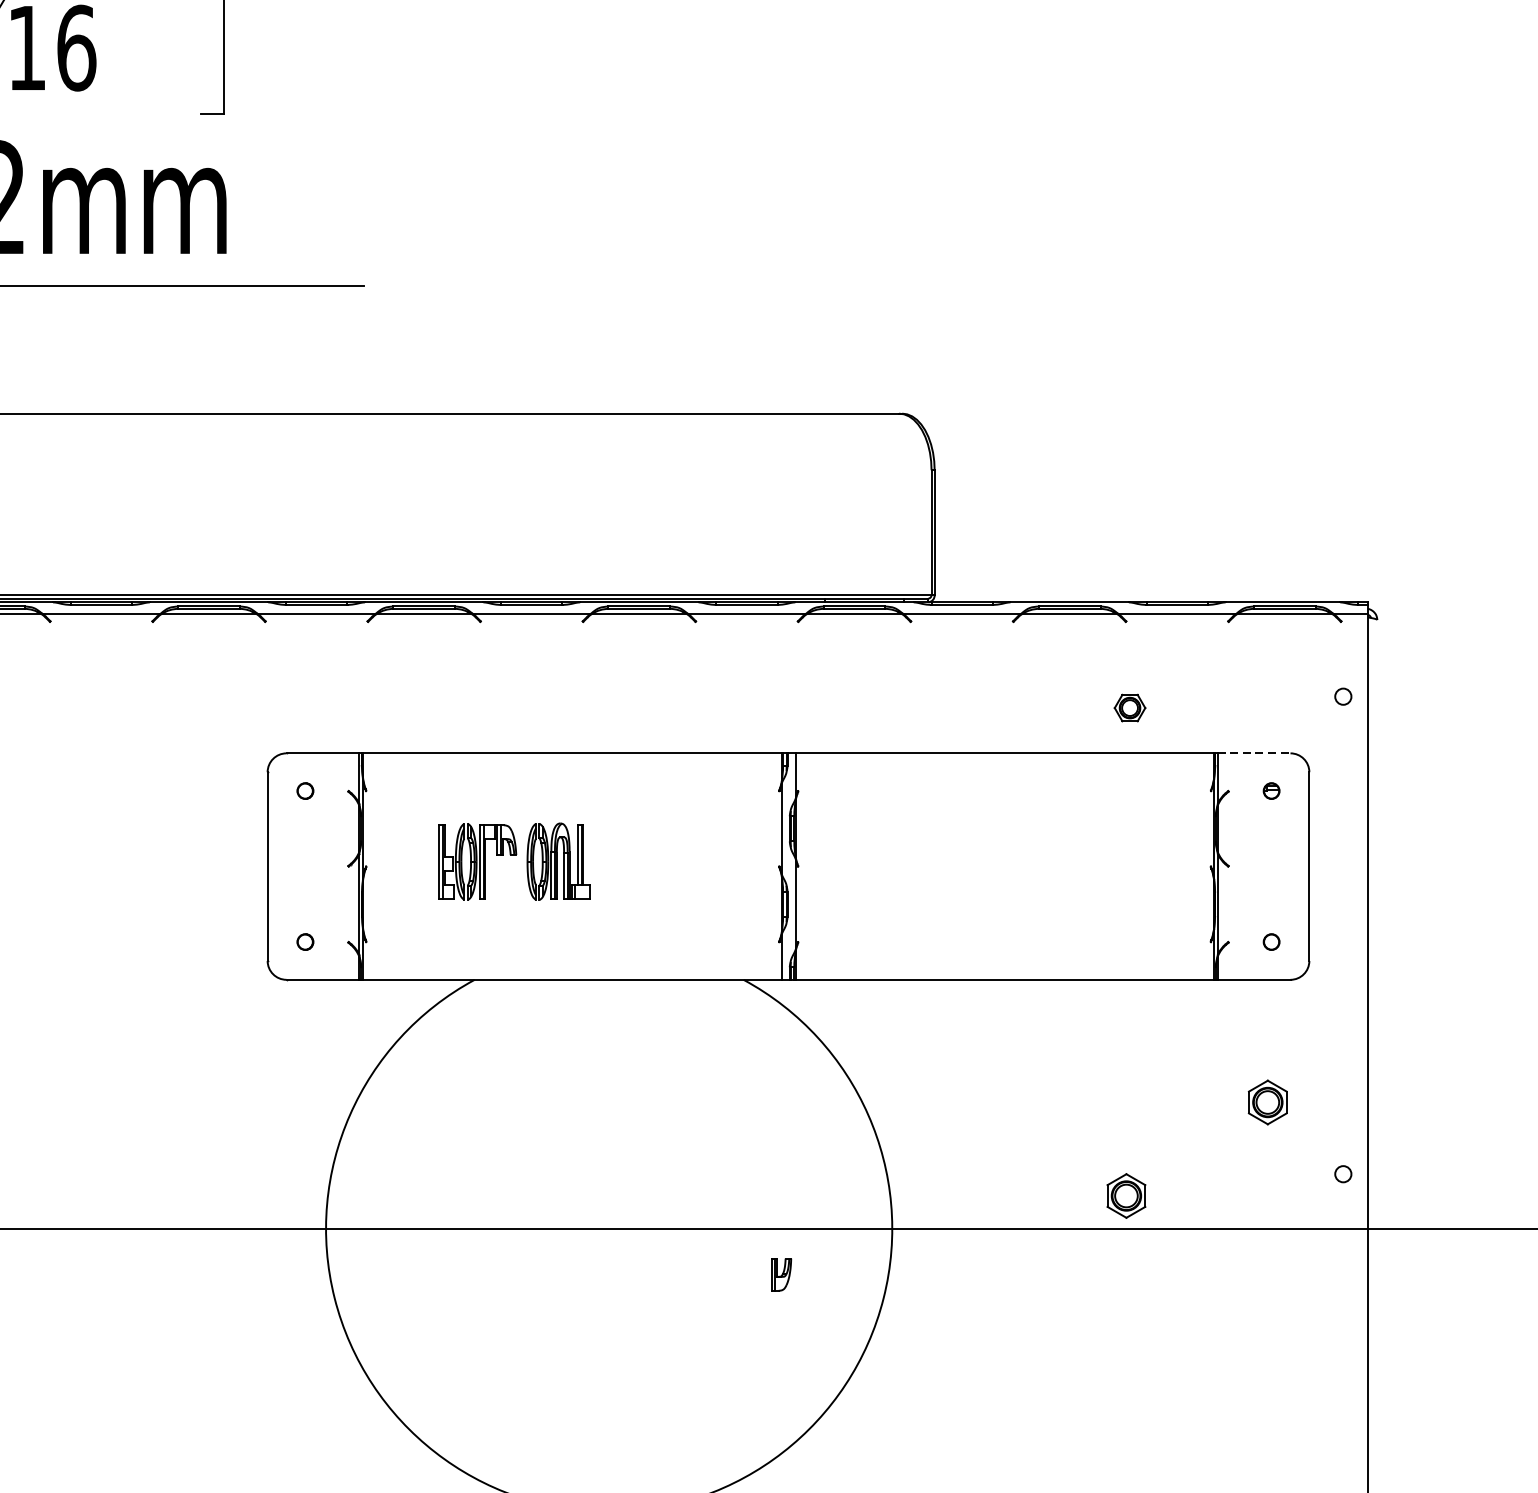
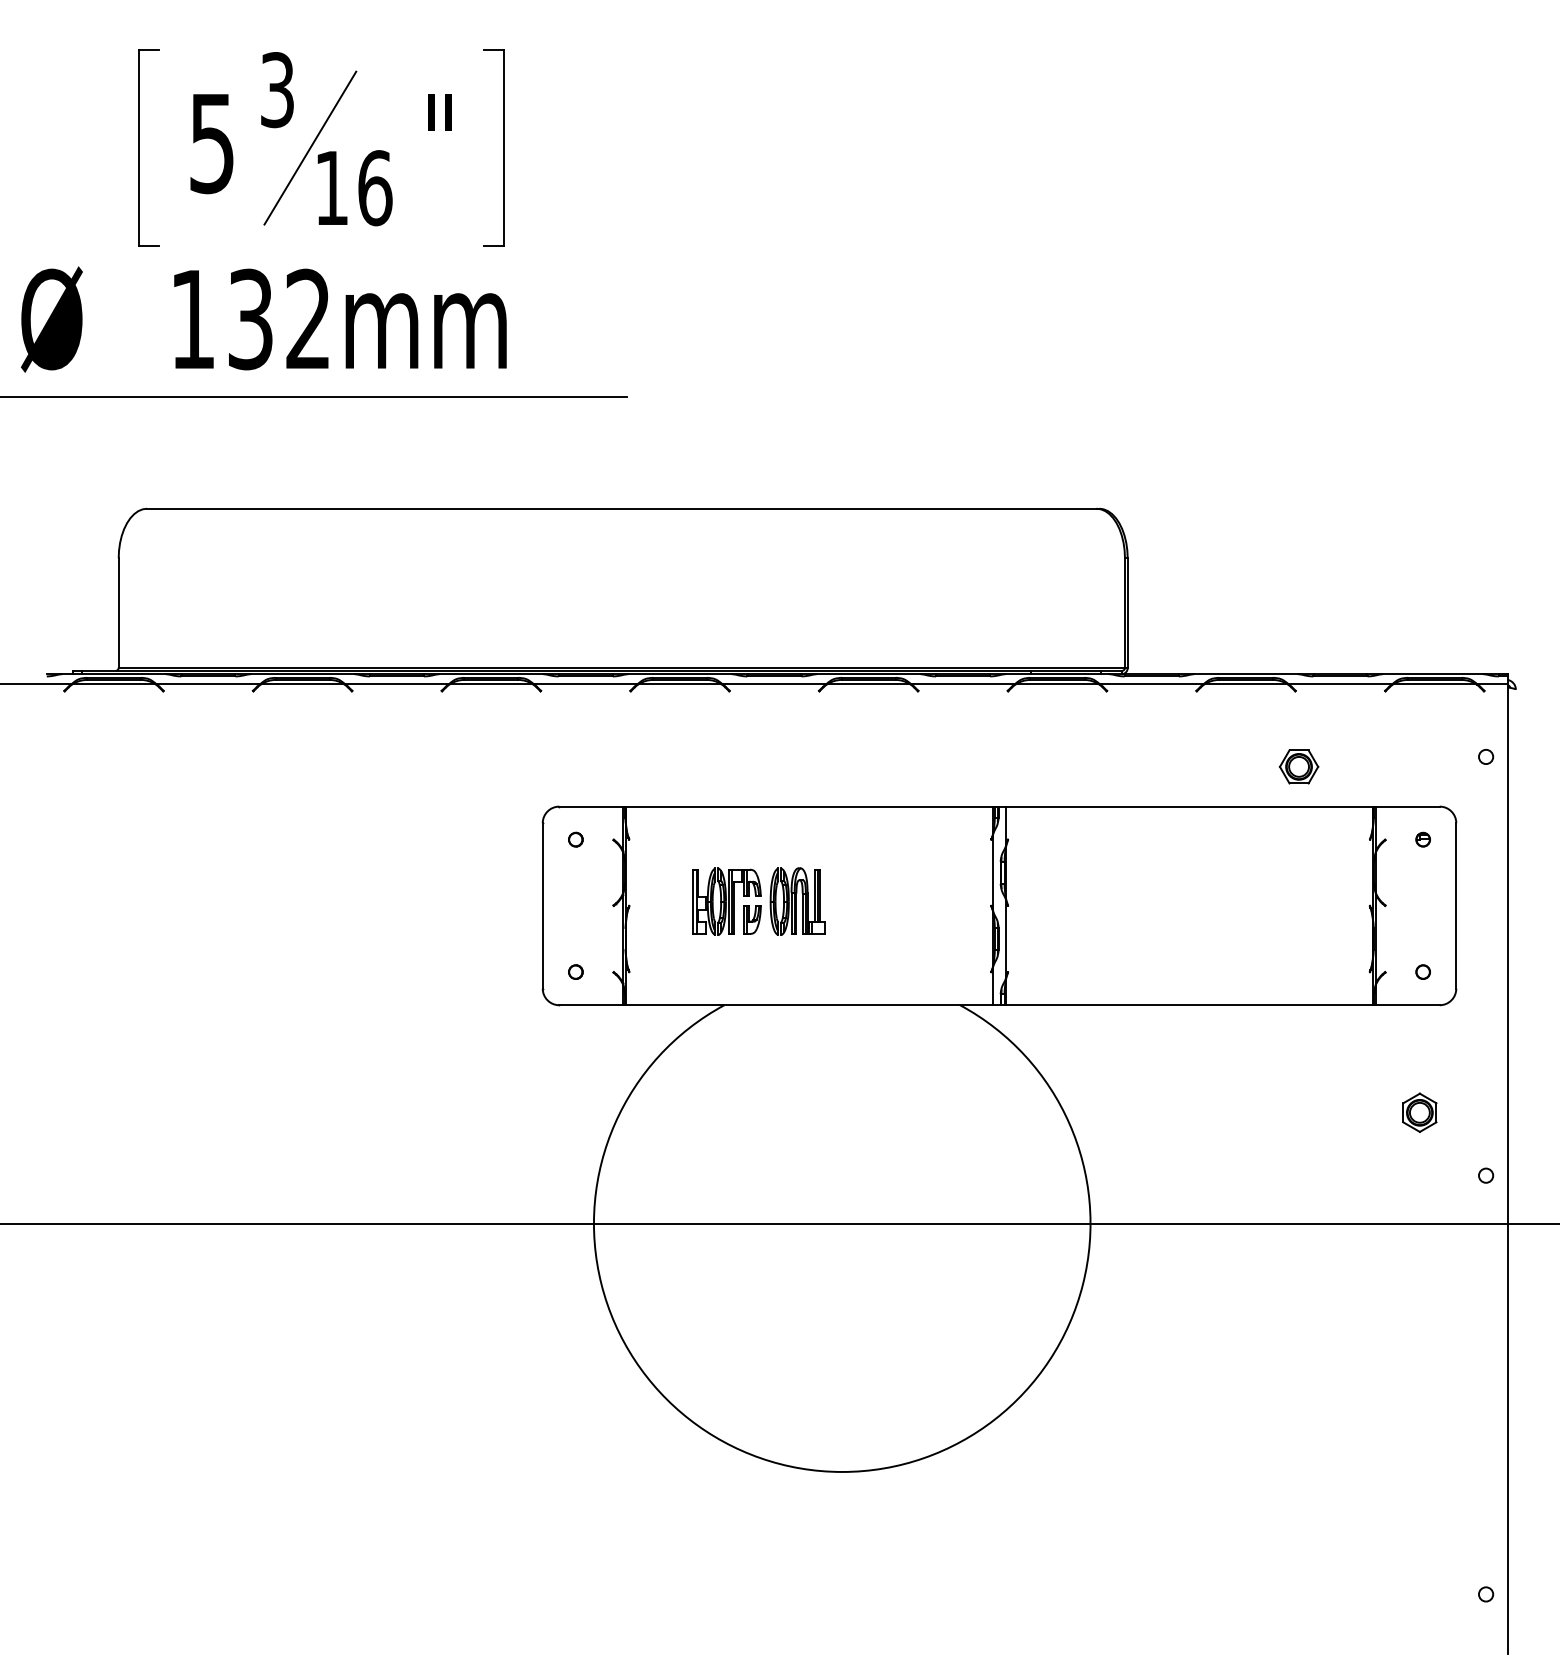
part: (1129, 707) -> (1298, 766), size x1.43
line: (1253, 753) -> (1407, 806), dashed -> solid
part: (1126, 1195) -> (1295, 1194), removed
part: (781, 1274) -> (752, 919), moved

